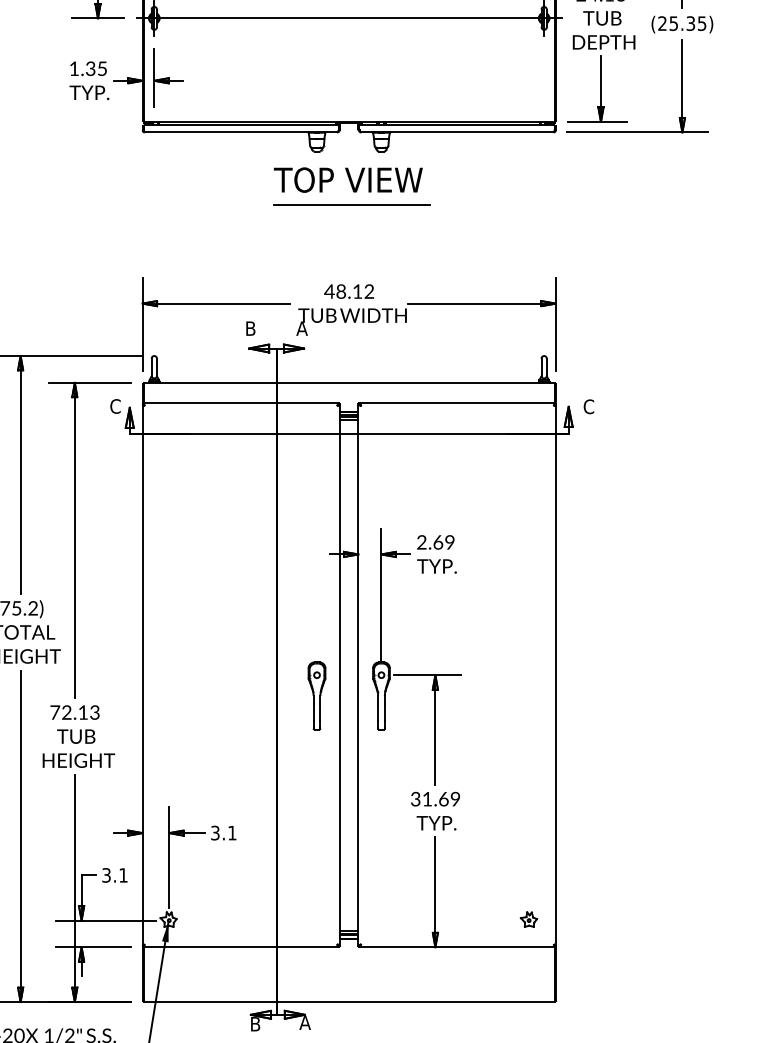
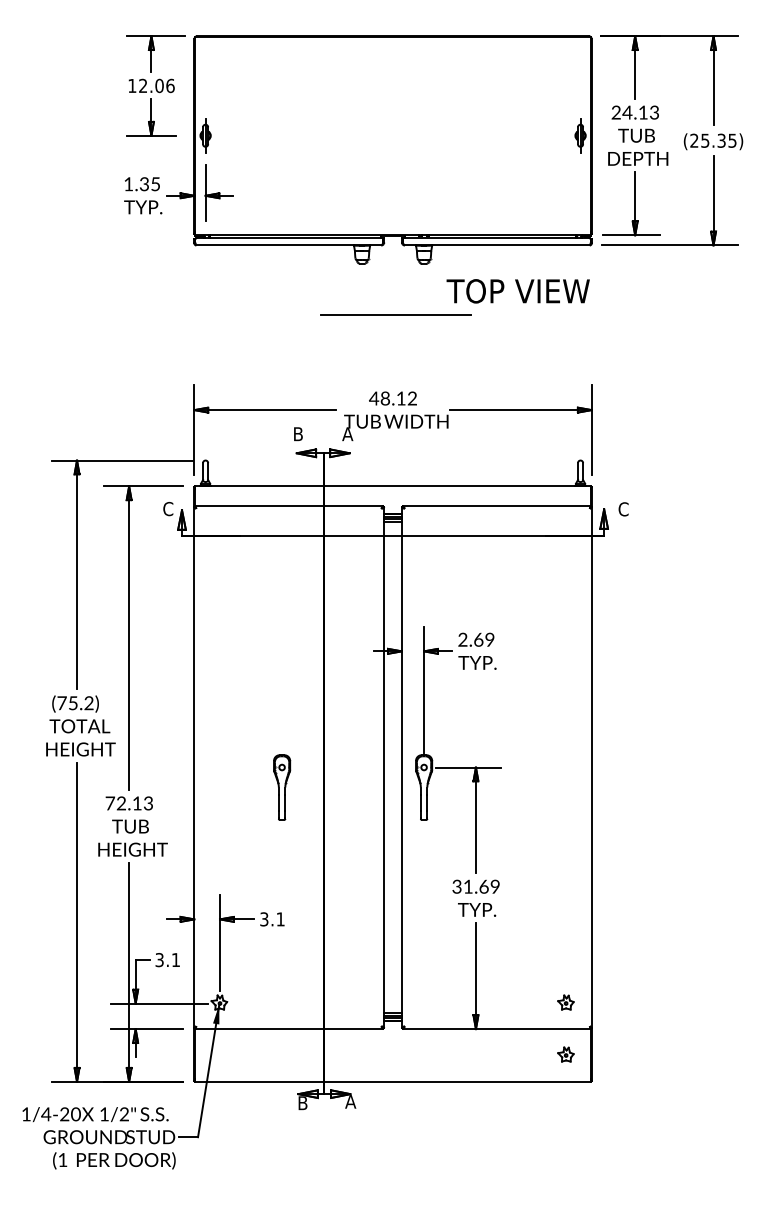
line: (348, 18) -> (392, 135), removed
text: (347, 180) -> (517, 291), moved
part: (317, 695) -> (282, 787), moved
part: (528, 973) -> (565, 1054), added

